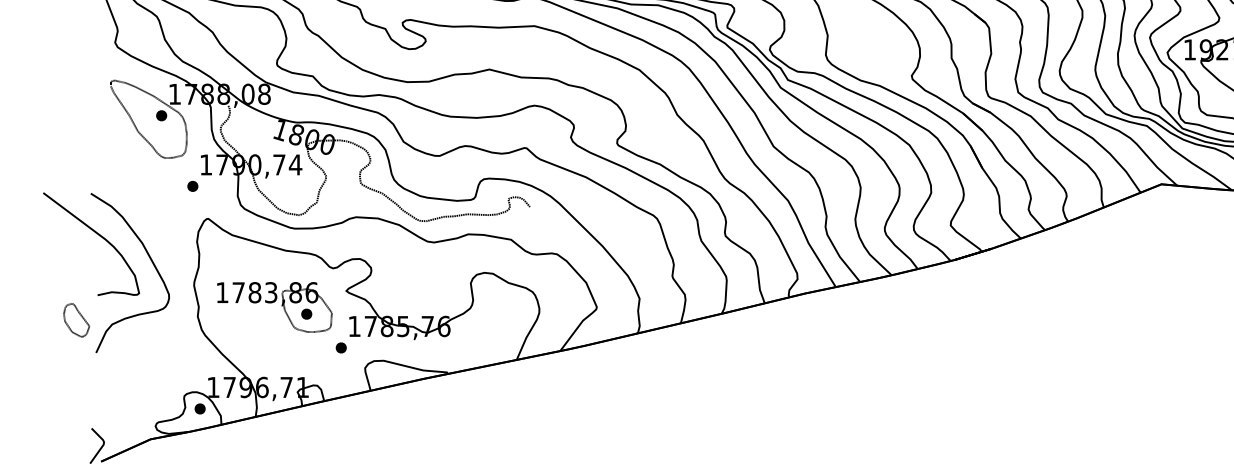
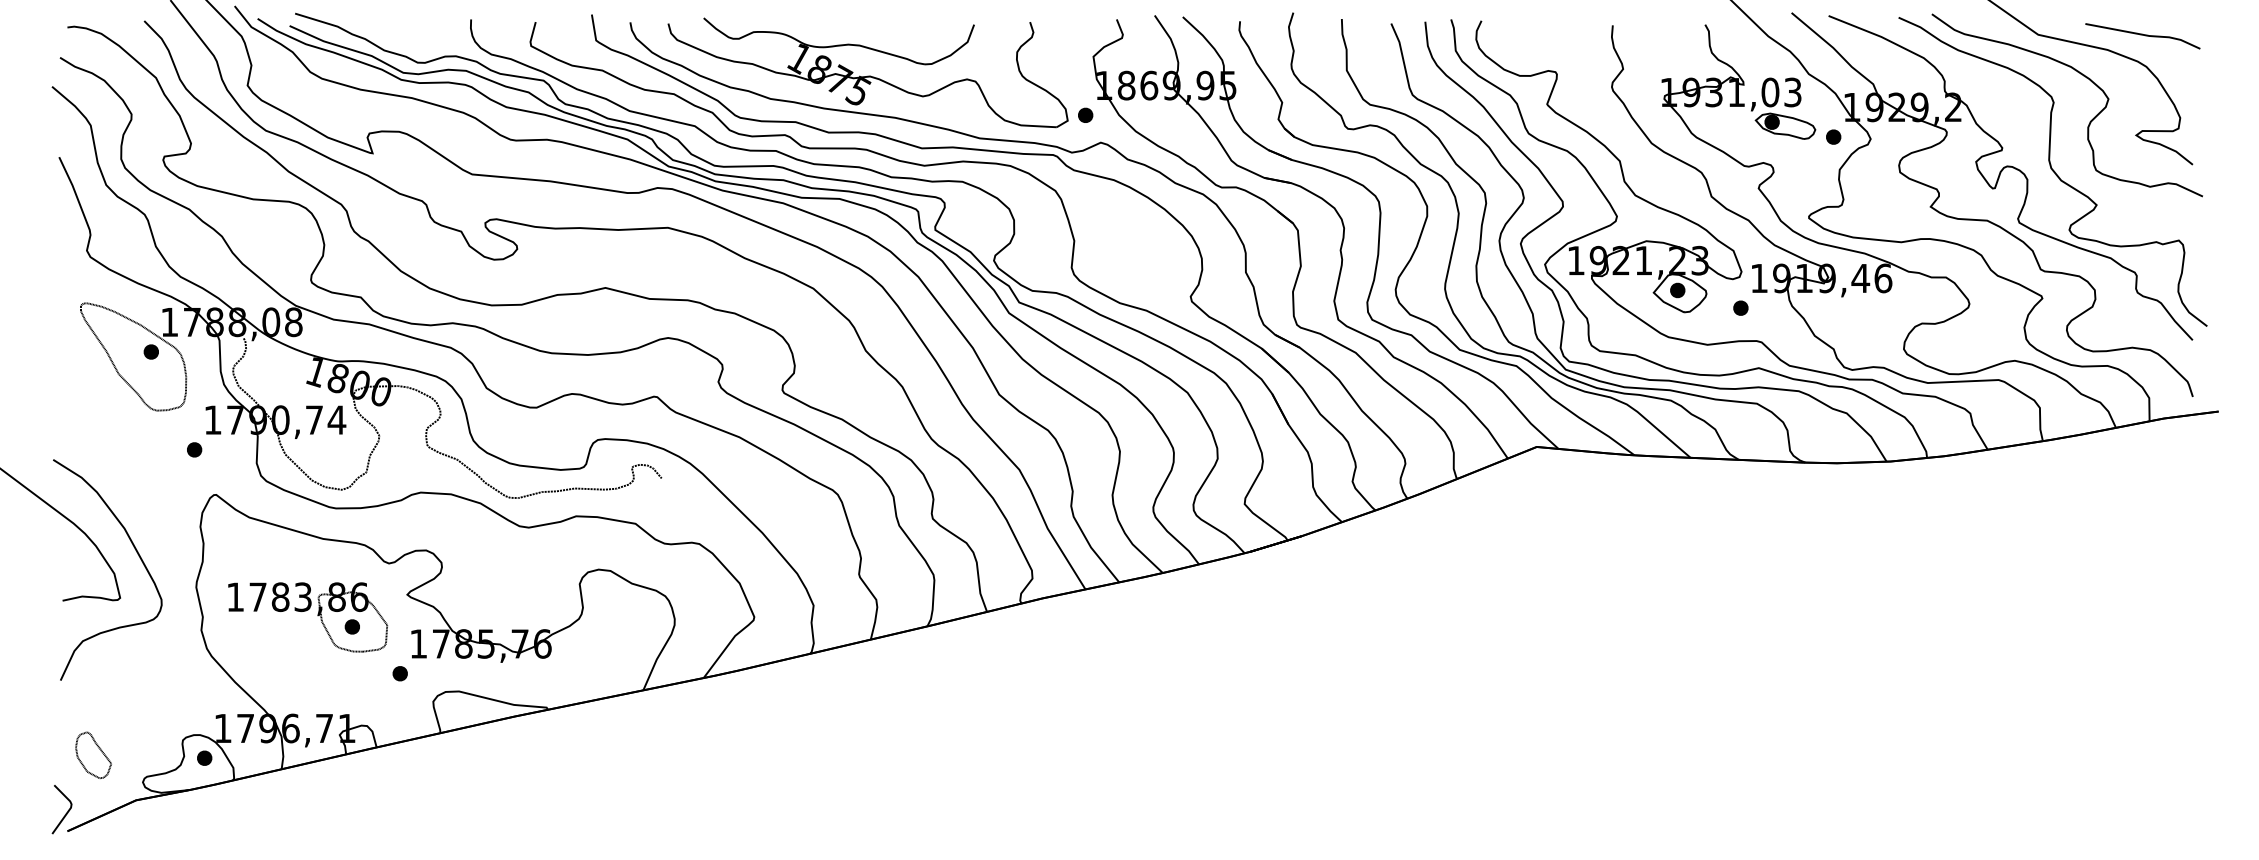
part: (76, 319) -> (93, 754), moved

